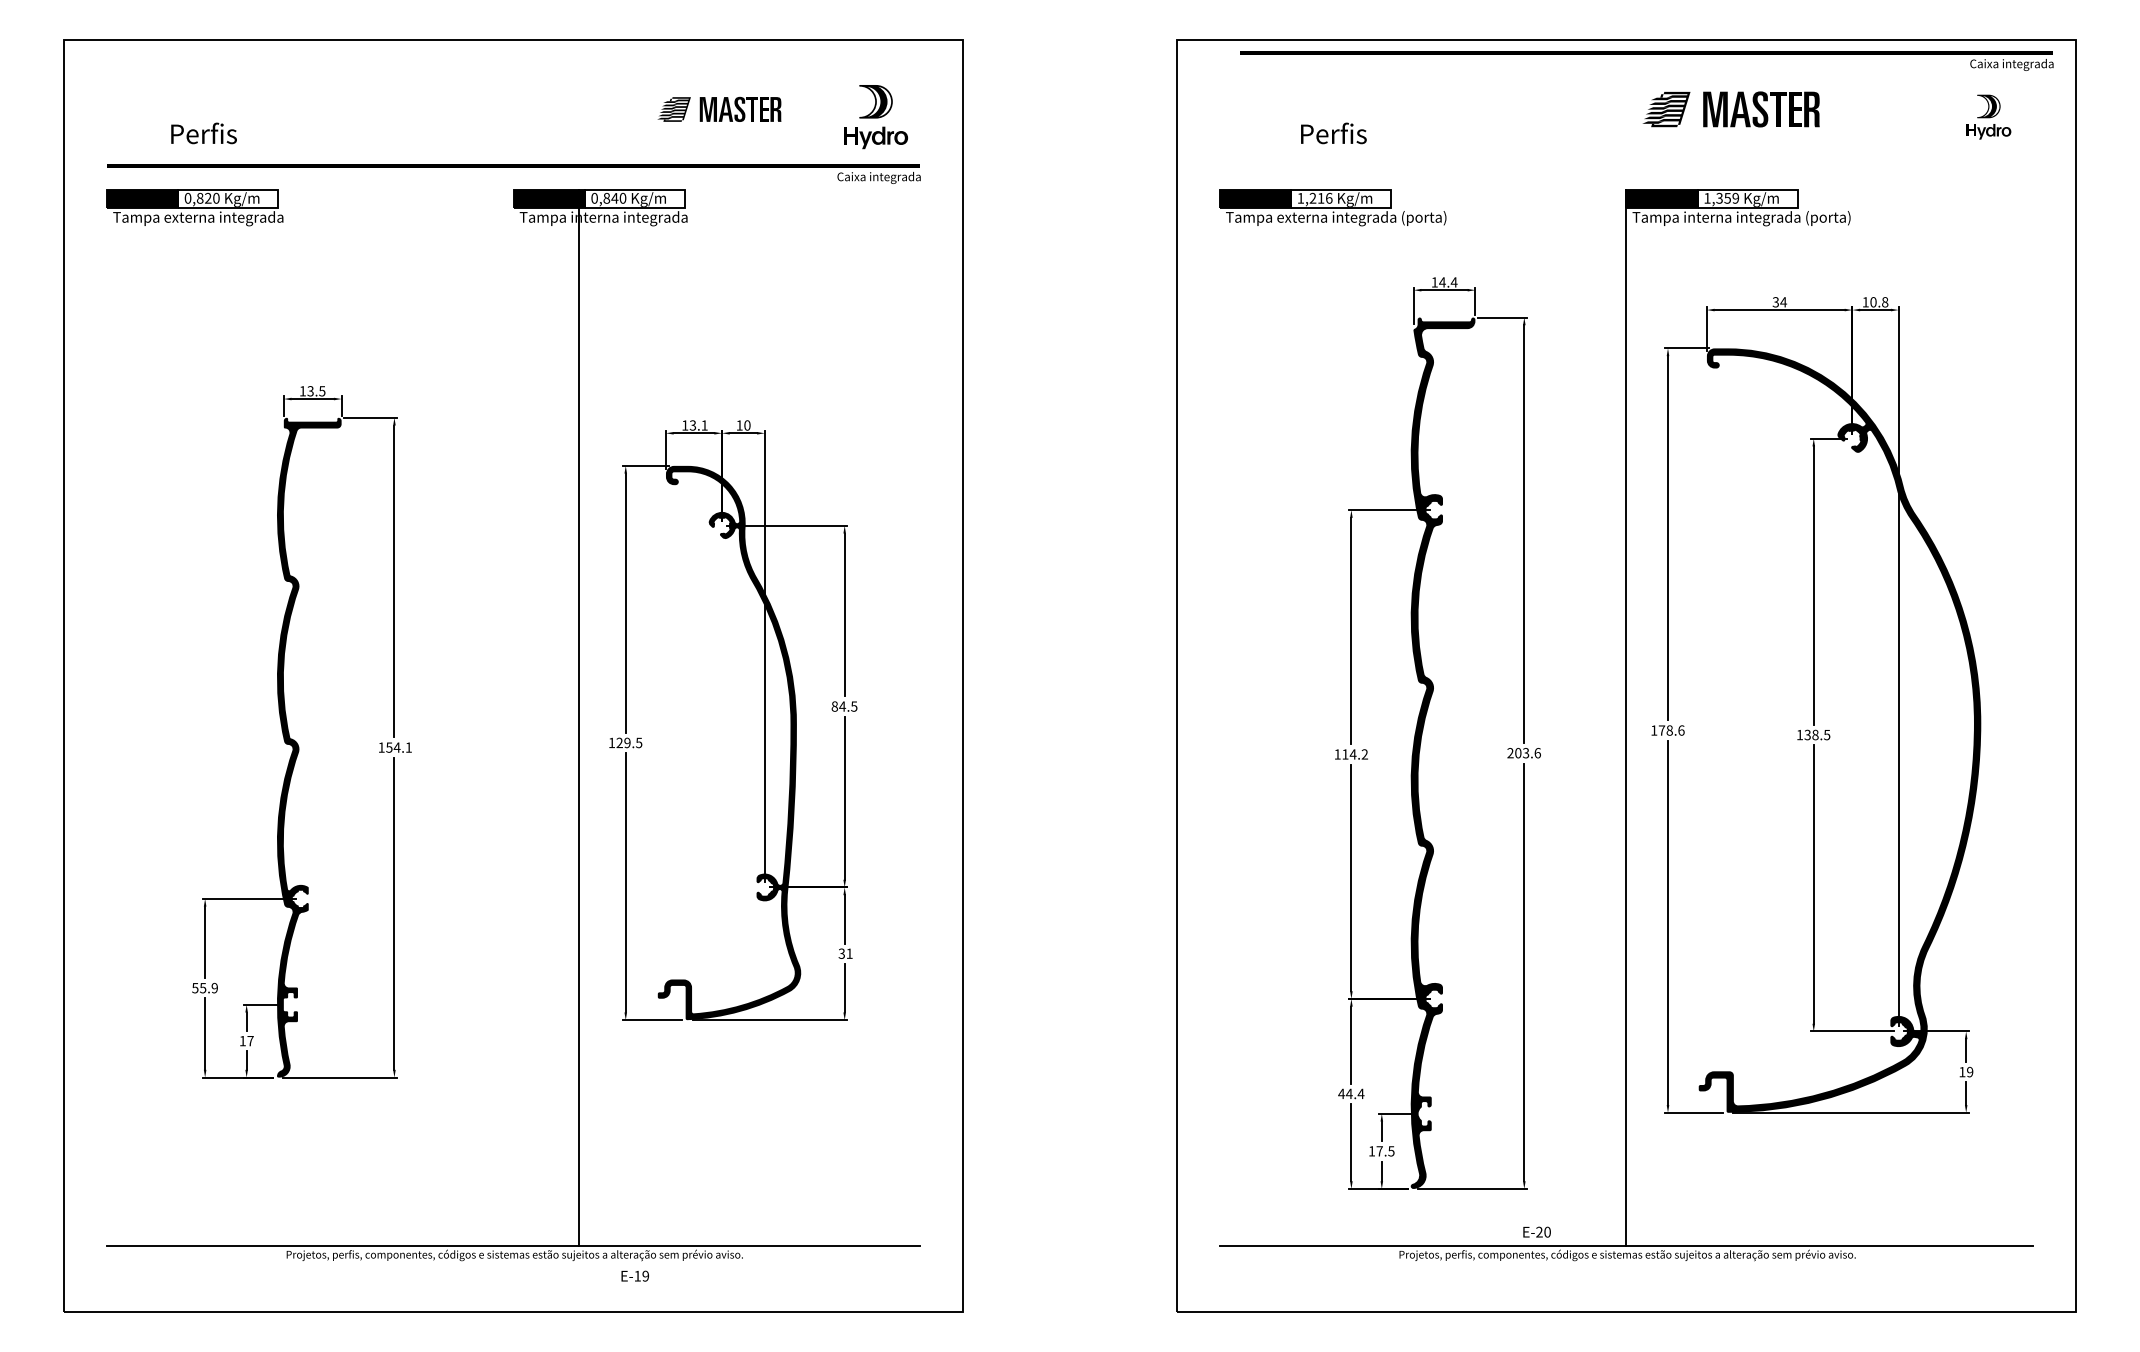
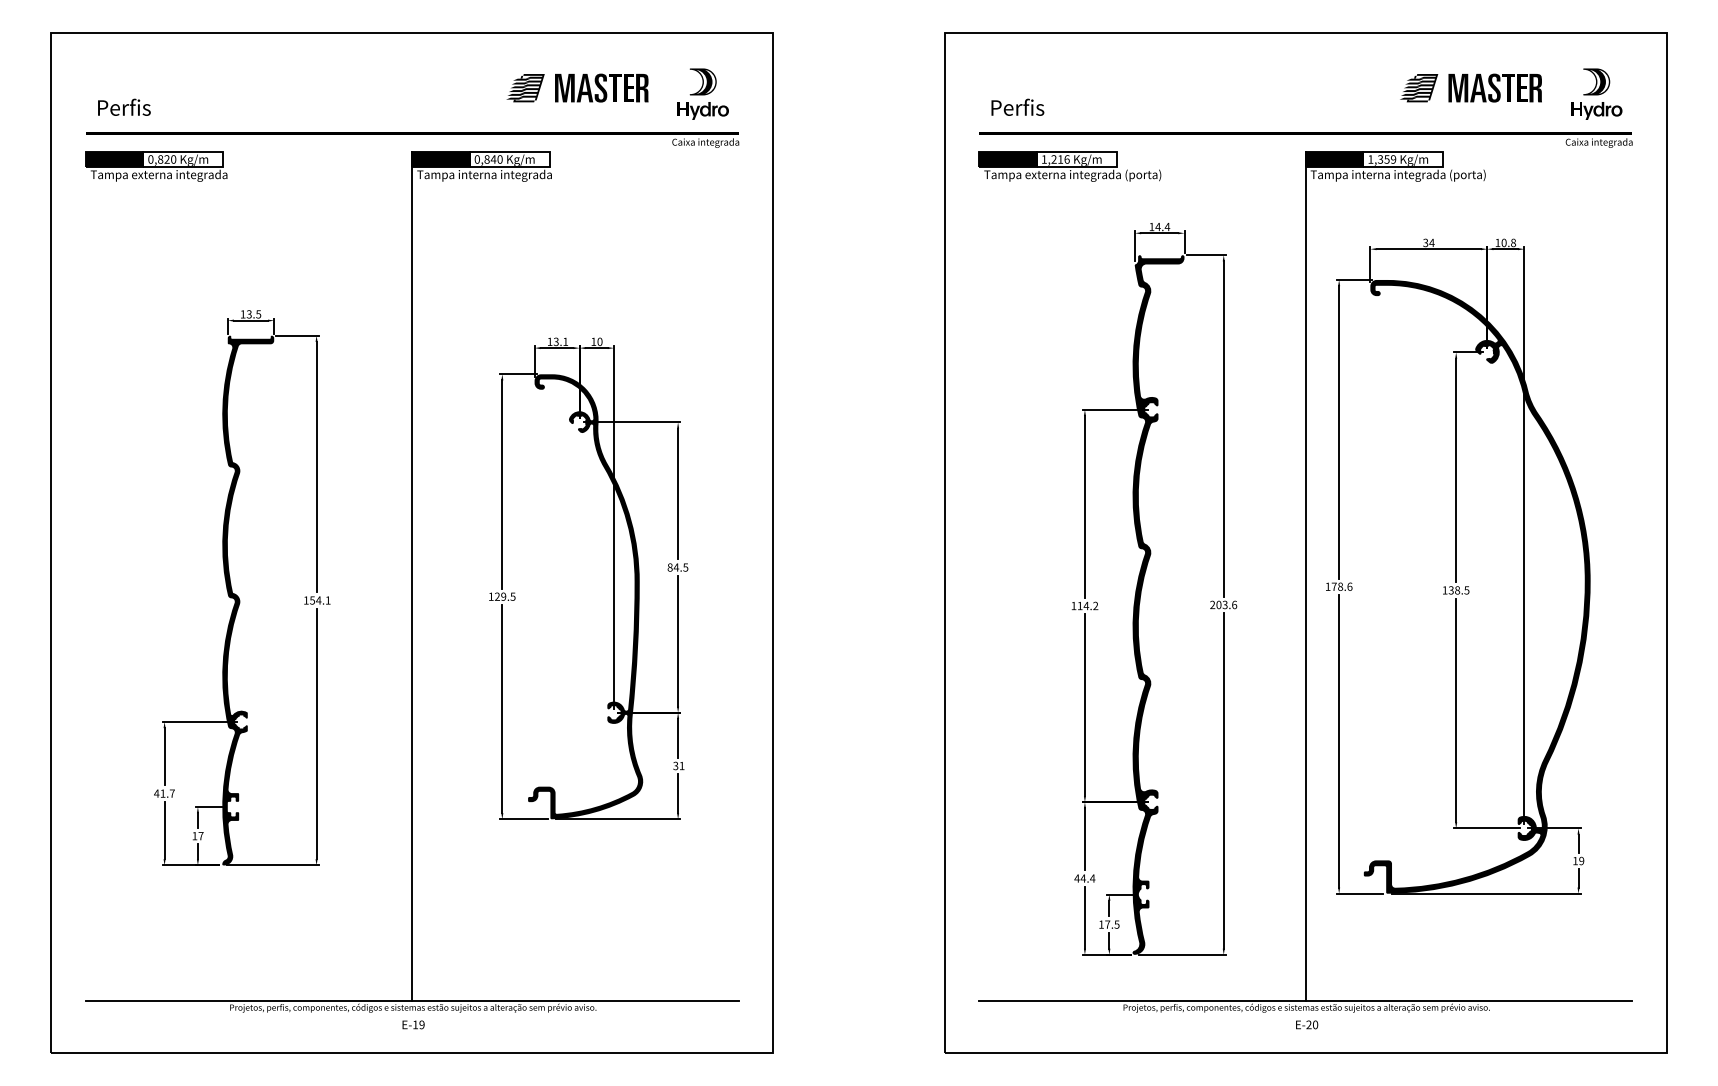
text: (1646, 60) -> (1305, 139), moved
part: (719, 109) -> (577, 88), size x1.43
part: (1730, 109) -> (1470, 88), moved
part: (1988, 117) -> (1596, 94), size x1.43
text: (203, 133) -> (123, 107), moved
text: (1333, 133) -> (1017, 107), moved
line: (578, 717) -> (412, 576), moved
text: (204, 987) -> (164, 793), 55.9 -> 41.7
text: (1536, 1231) -> (1306, 1024), moved
text: (634, 1275) -> (412, 1024), moved

